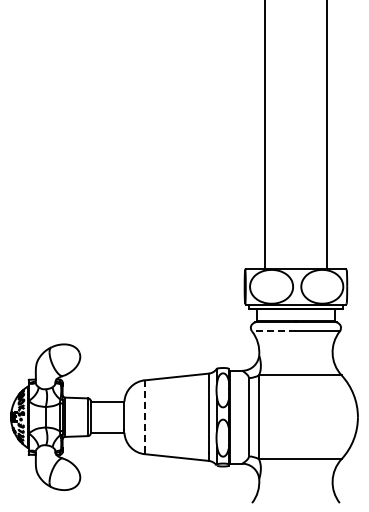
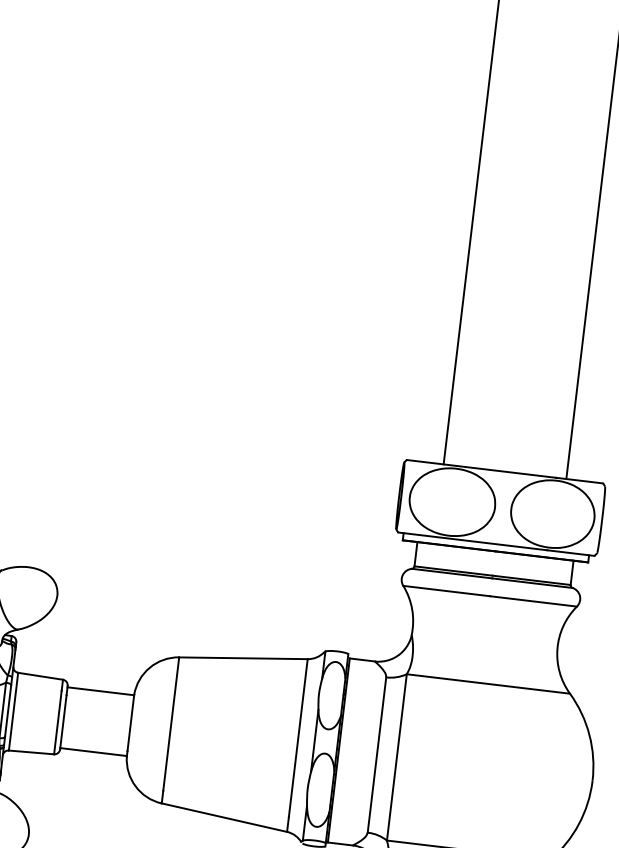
line: (274, 331) -> (447, 591), dashed -> solid
line: (144, 414) -> (170, 724), dashed -> solid

